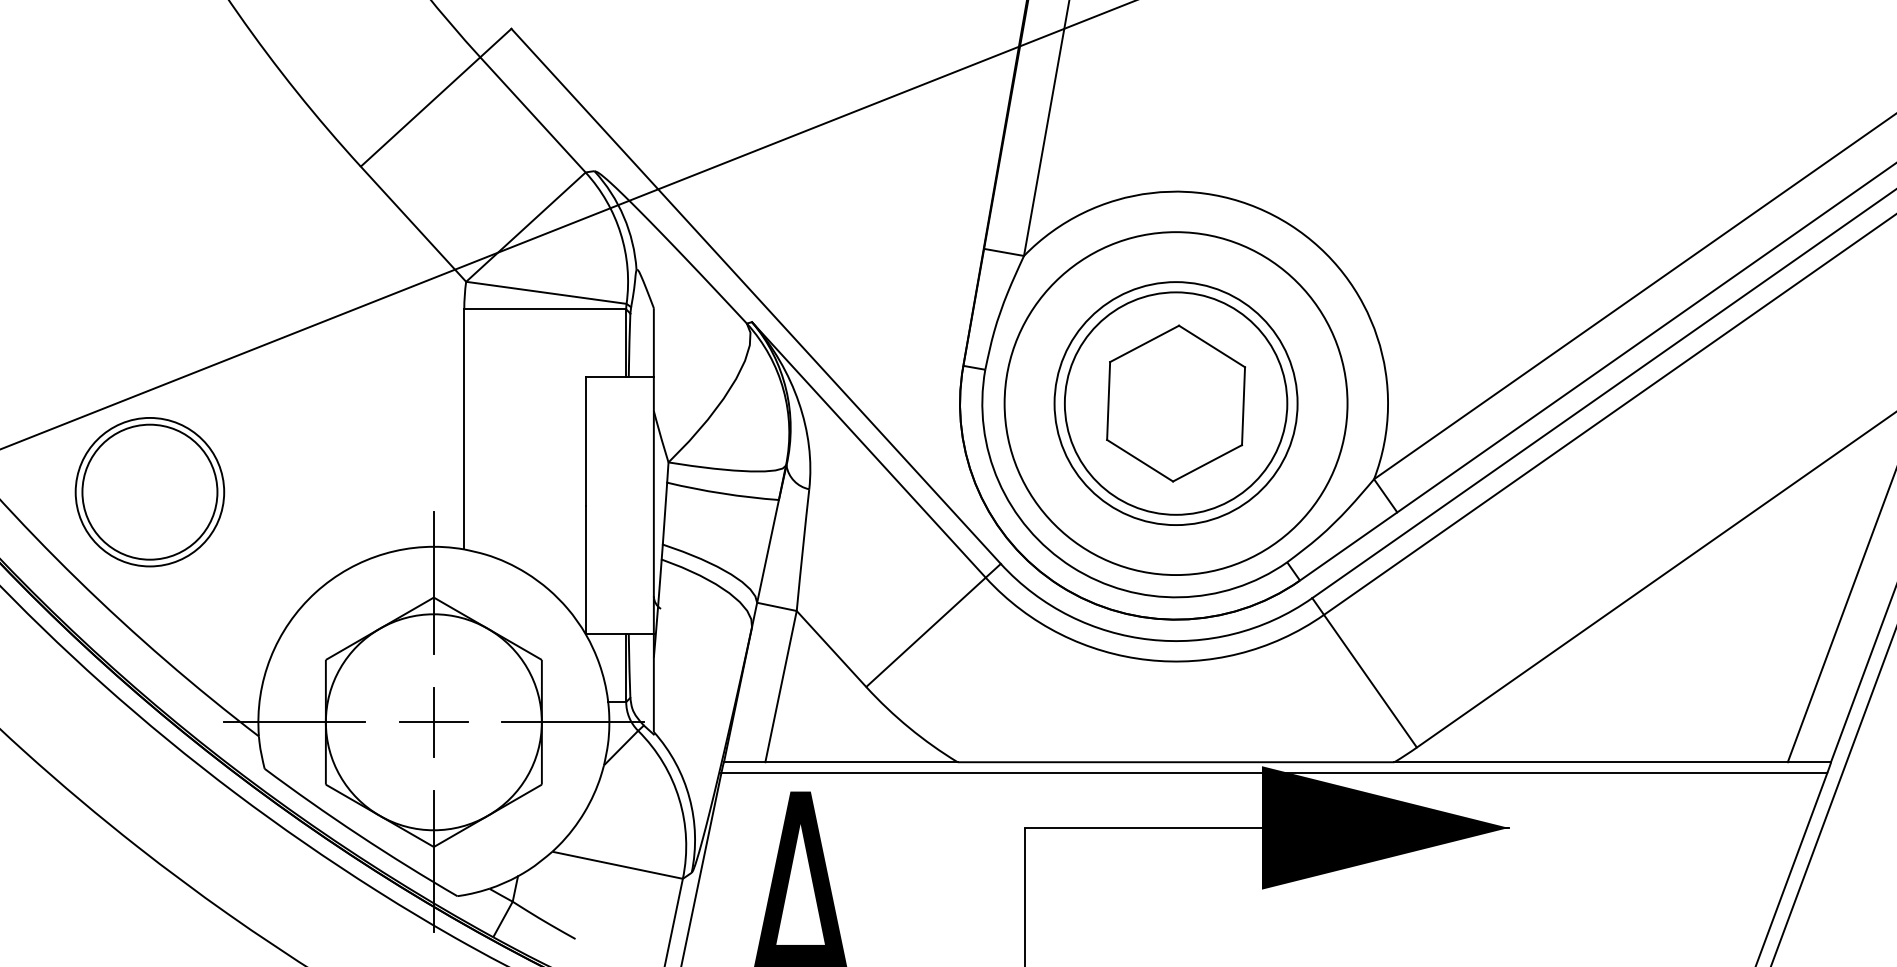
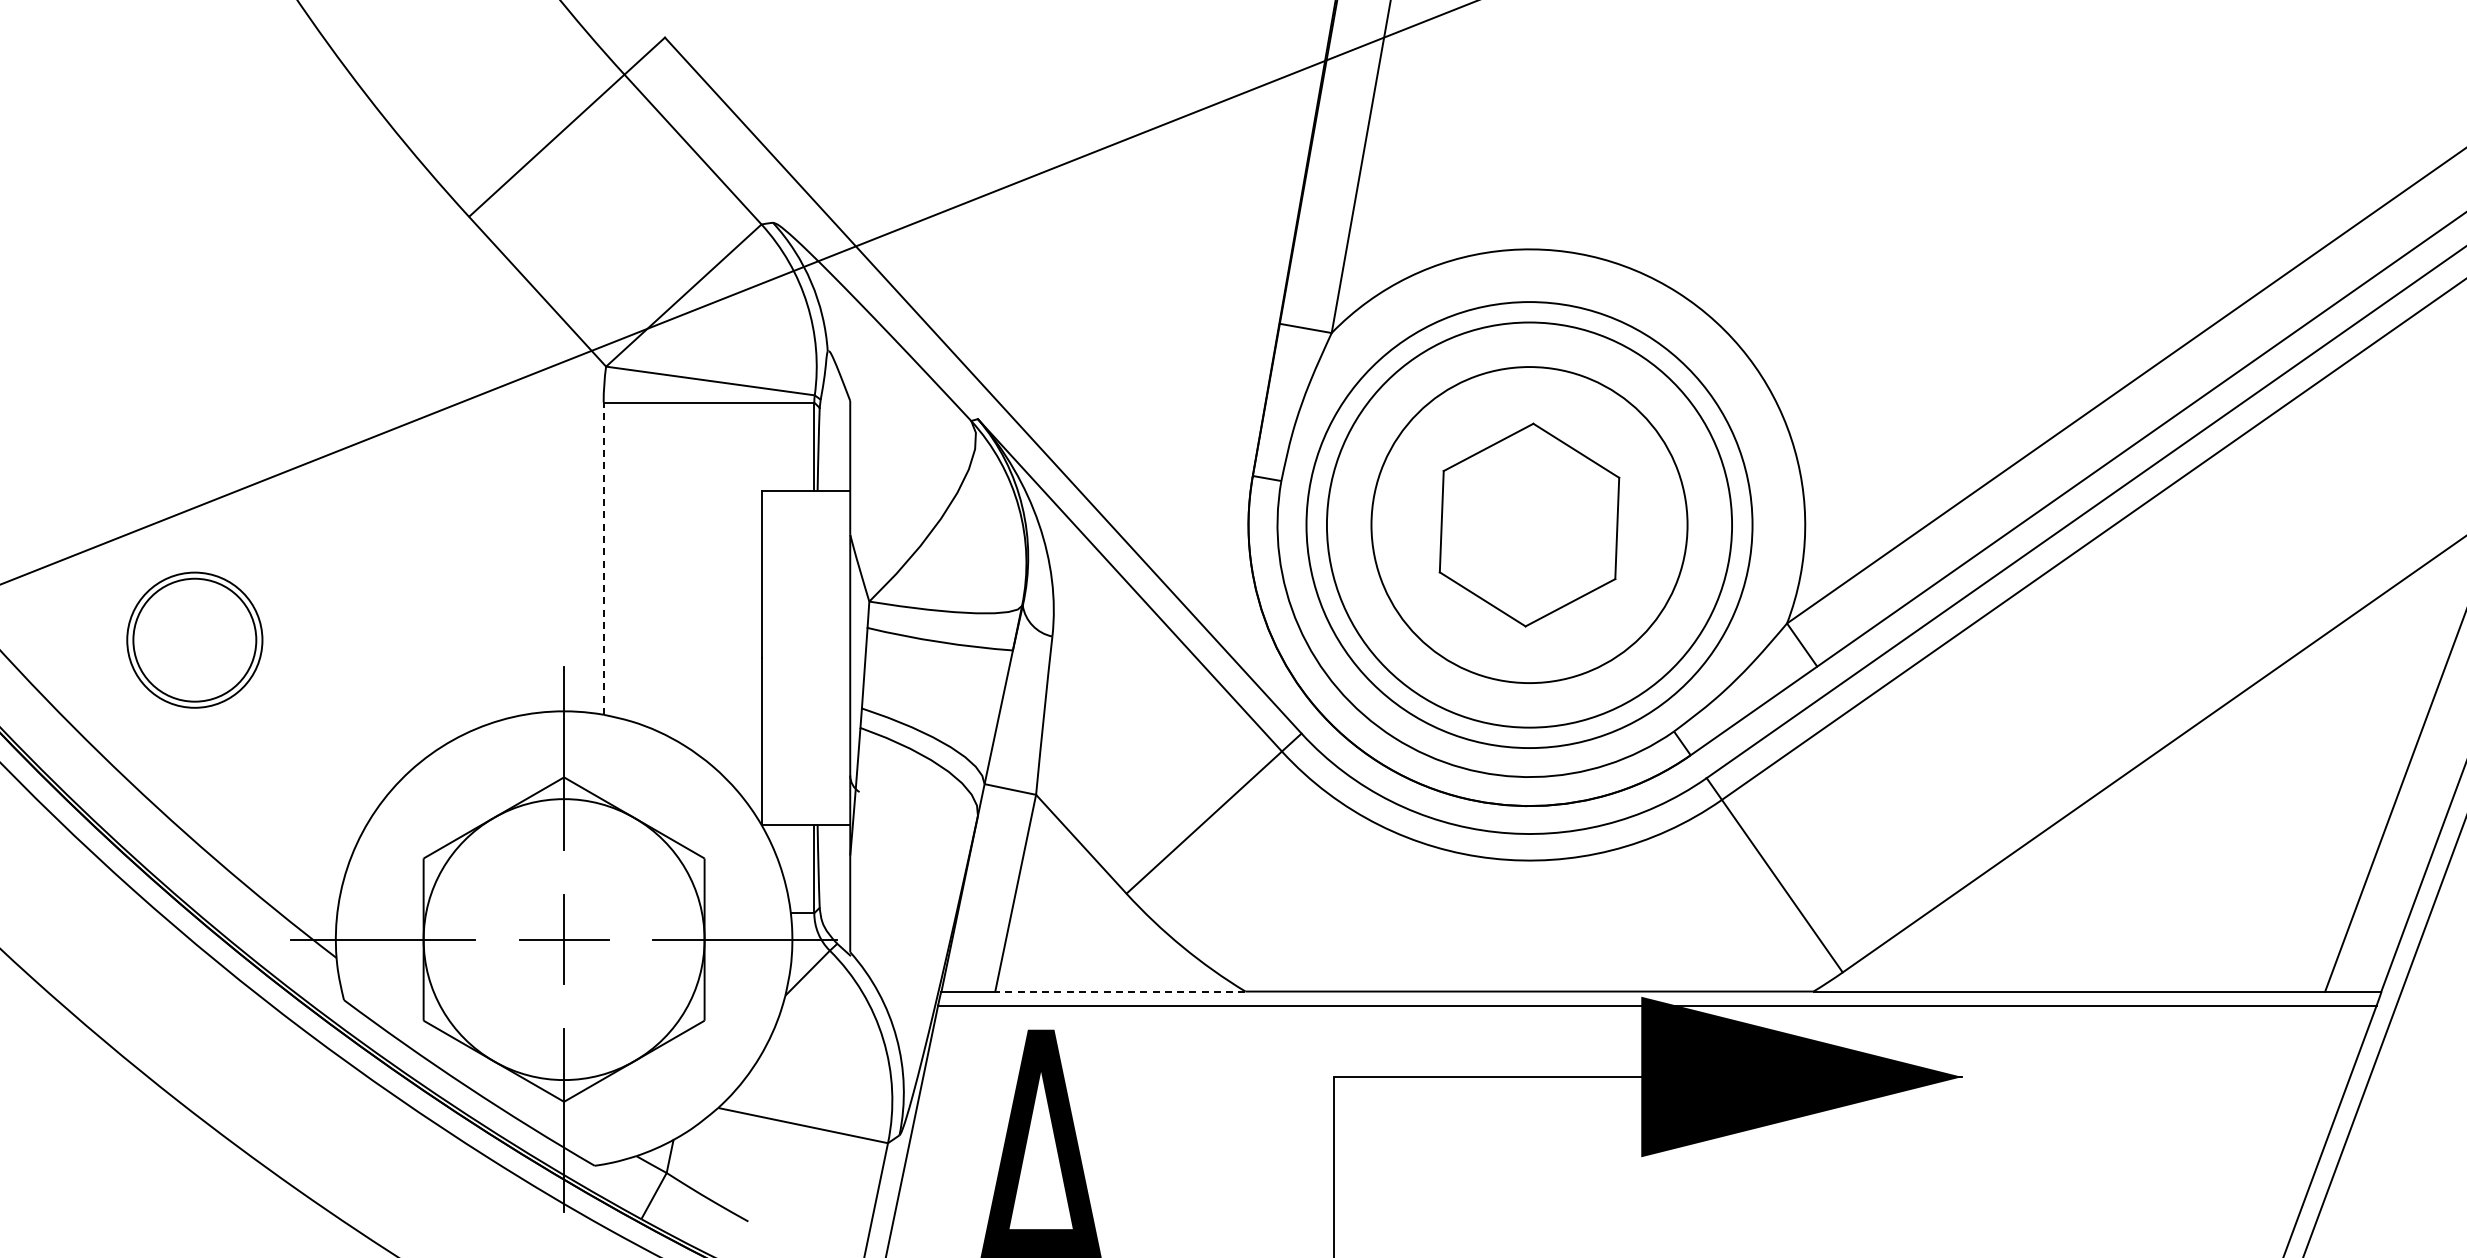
circle: (1176, 403) -> (1529, 524), size x1.4
line: (464, 429) -> (603, 558), solid -> dashed
part: (149, 491) -> (194, 639), size x0.7
line: (860, 762) -> (1119, 991), solid -> dashed

